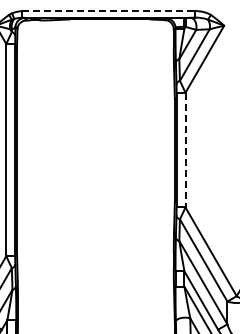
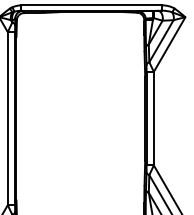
line: (109, 11) -> (91, 5), dashed -> solid
line: (185, 150) -> (153, 118), dashed -> solid

